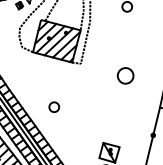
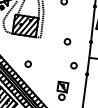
part: (125, 75) -> (67, 41), size x0.62
part: (131, 117) -> (73, 65), added

